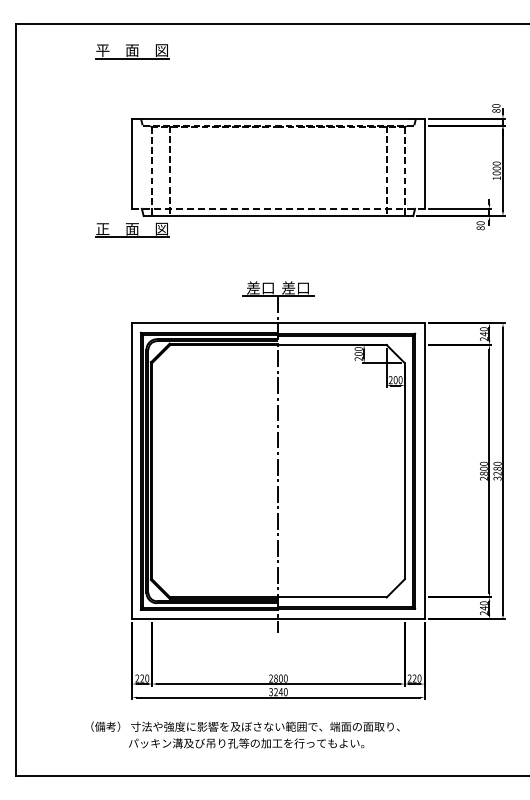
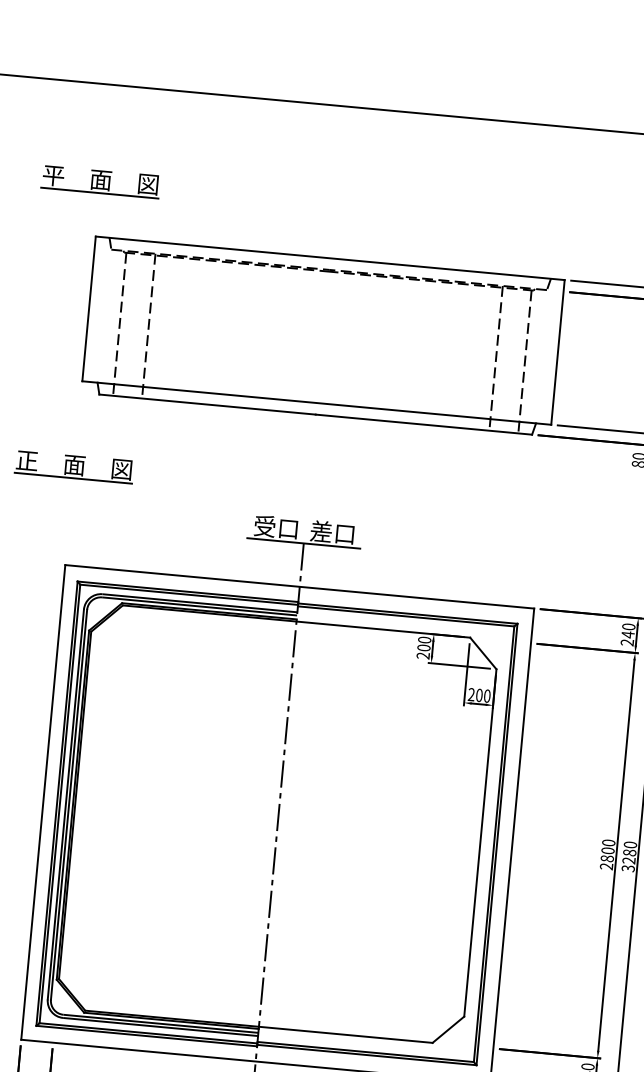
part: (132, 51) -> (101, 181), moved
line: (277, 208) -> (315, 402), dashed -> solid
part: (132, 229) -> (74, 465), moved
text: (253, 287) -> (264, 525), 差口 -> 受口

